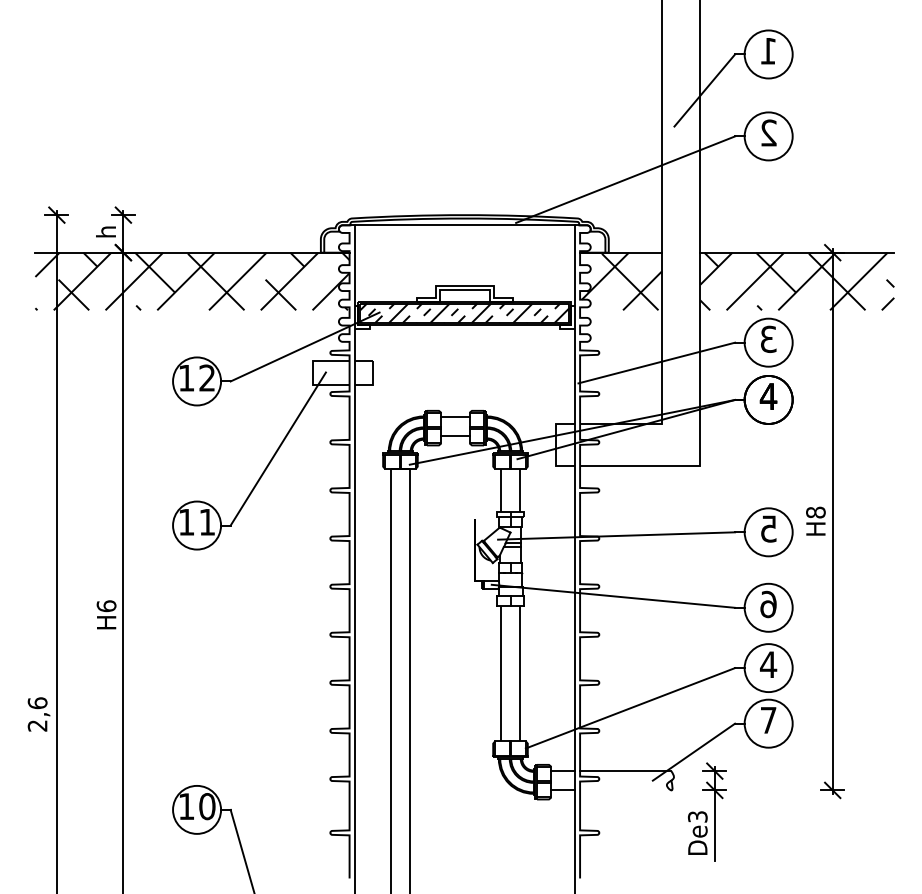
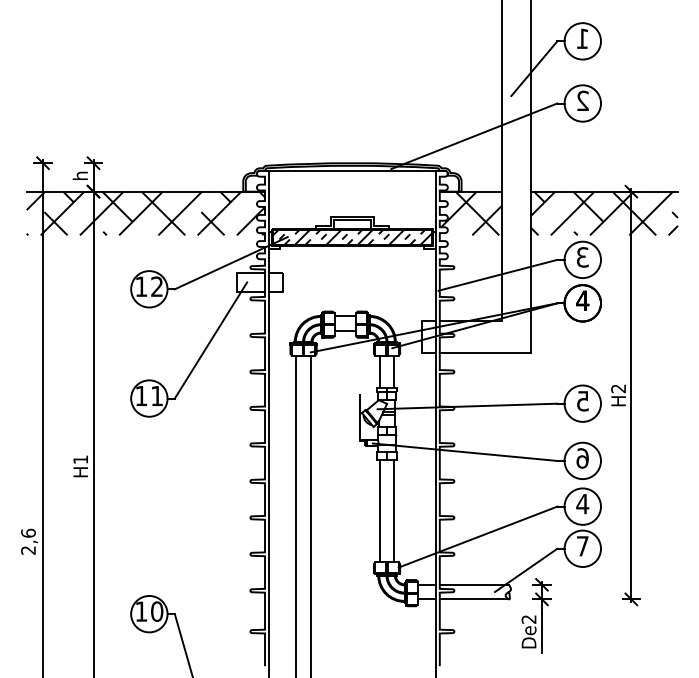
text: (815, 512) -> (618, 388), H8 -> H2
text: (106, 605) -> (80, 459), H6 -> H1
line: (625, 790) -> (474, 599), added
text: (698, 816) -> (529, 619), De3 -> De2

